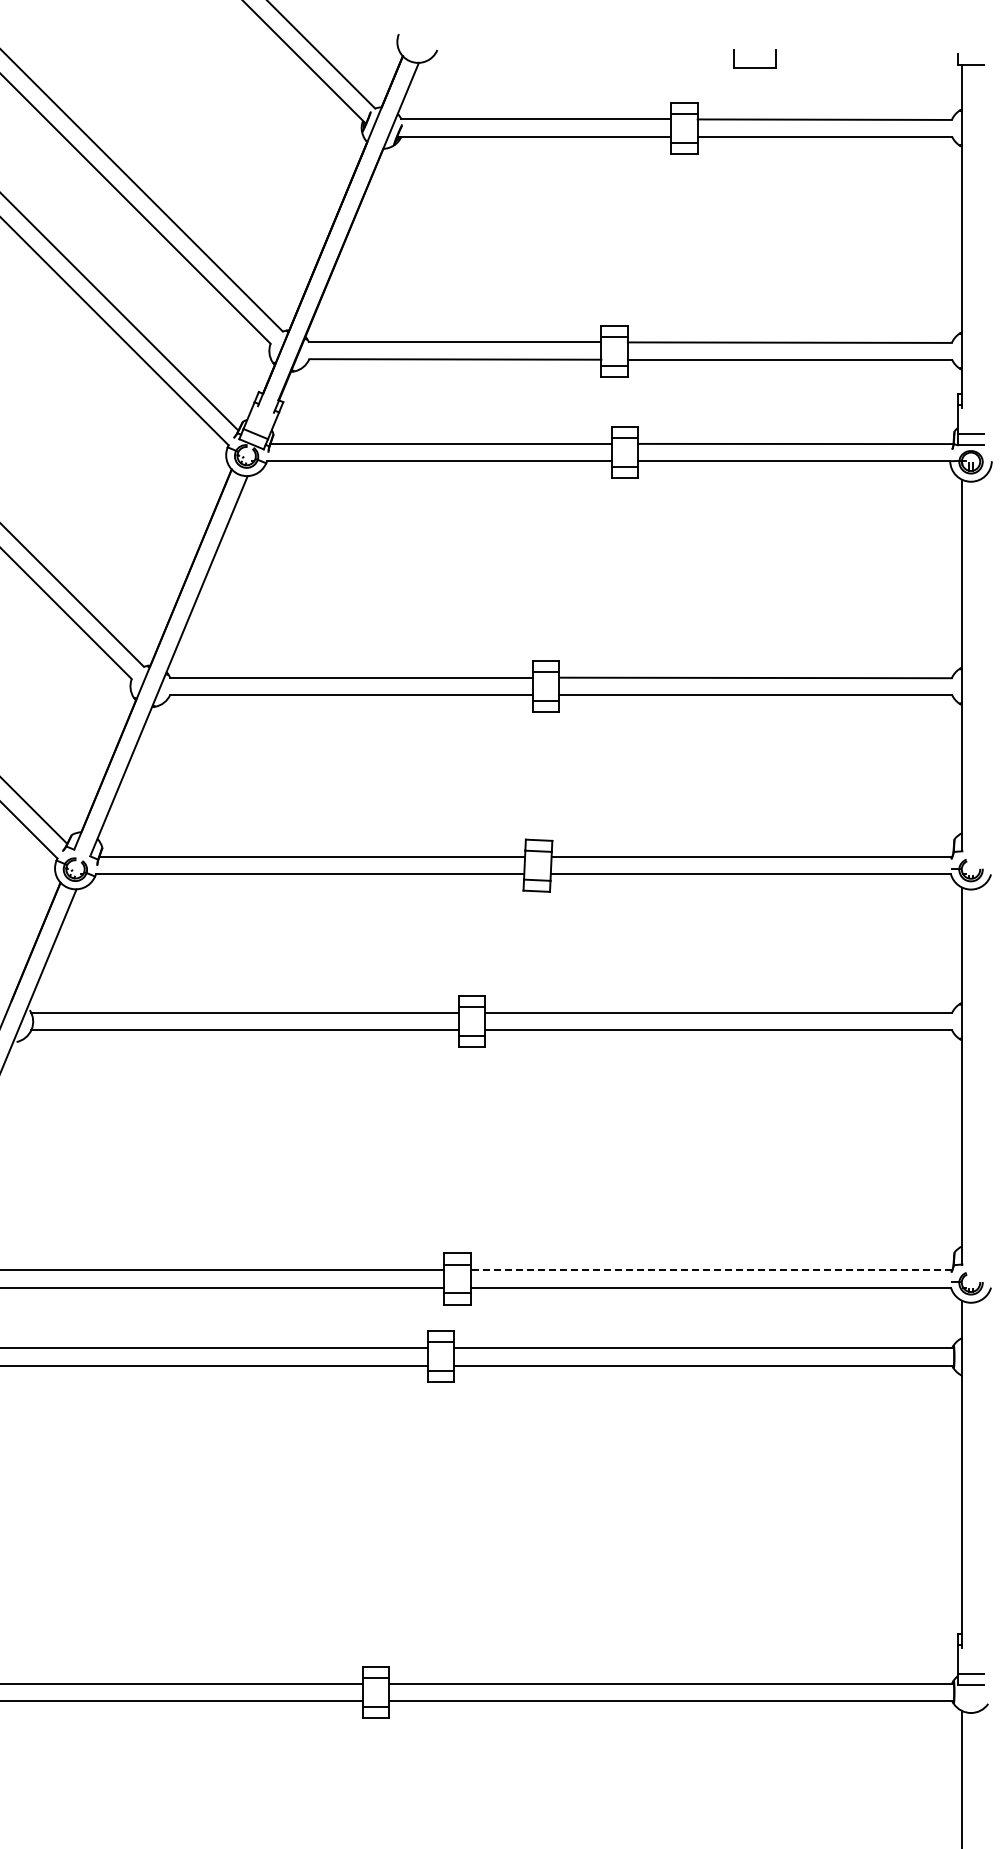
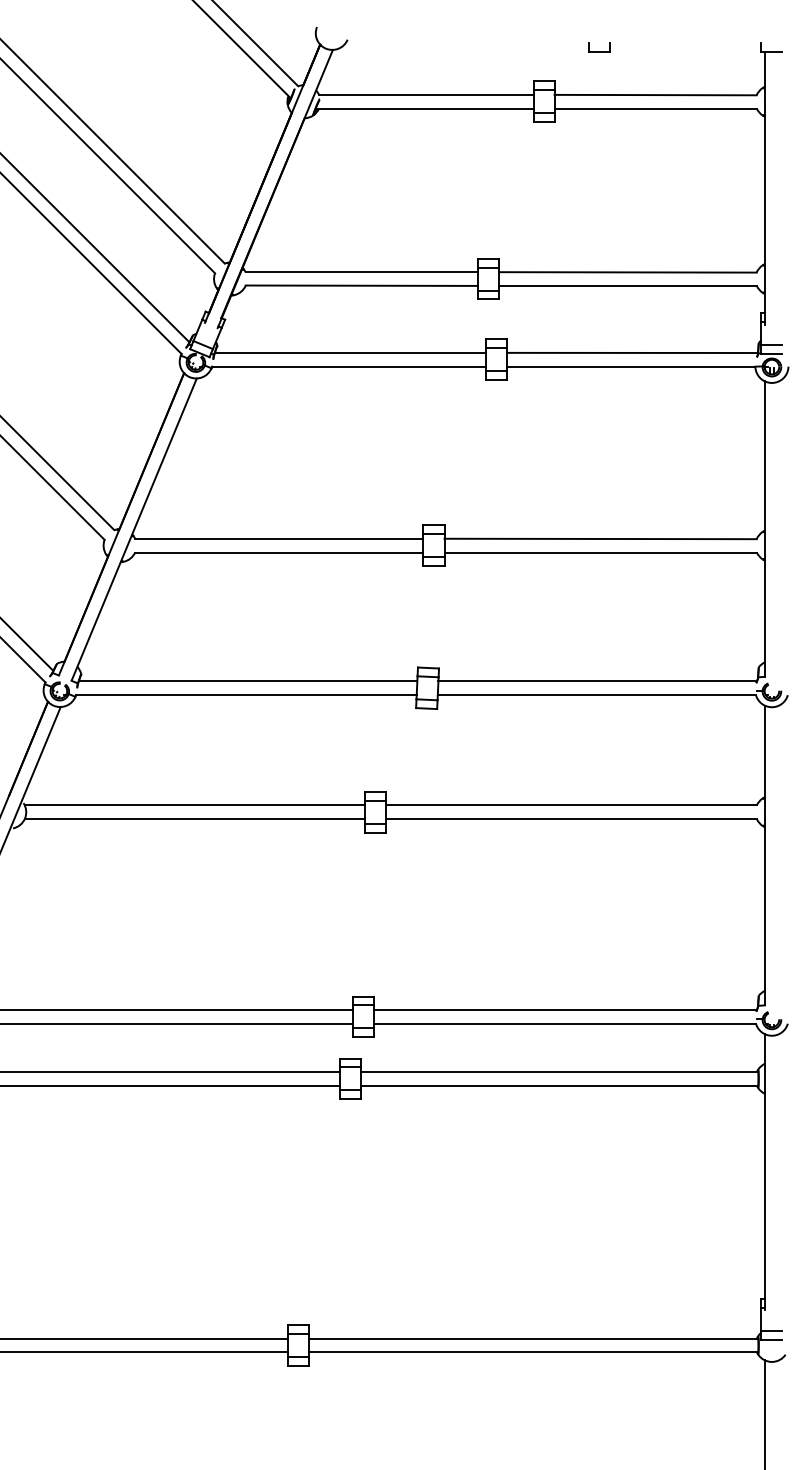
part: (754, 59) -> (599, 47), size x0.62
line: (711, 1270) -> (565, 1010), dashed -> solid

